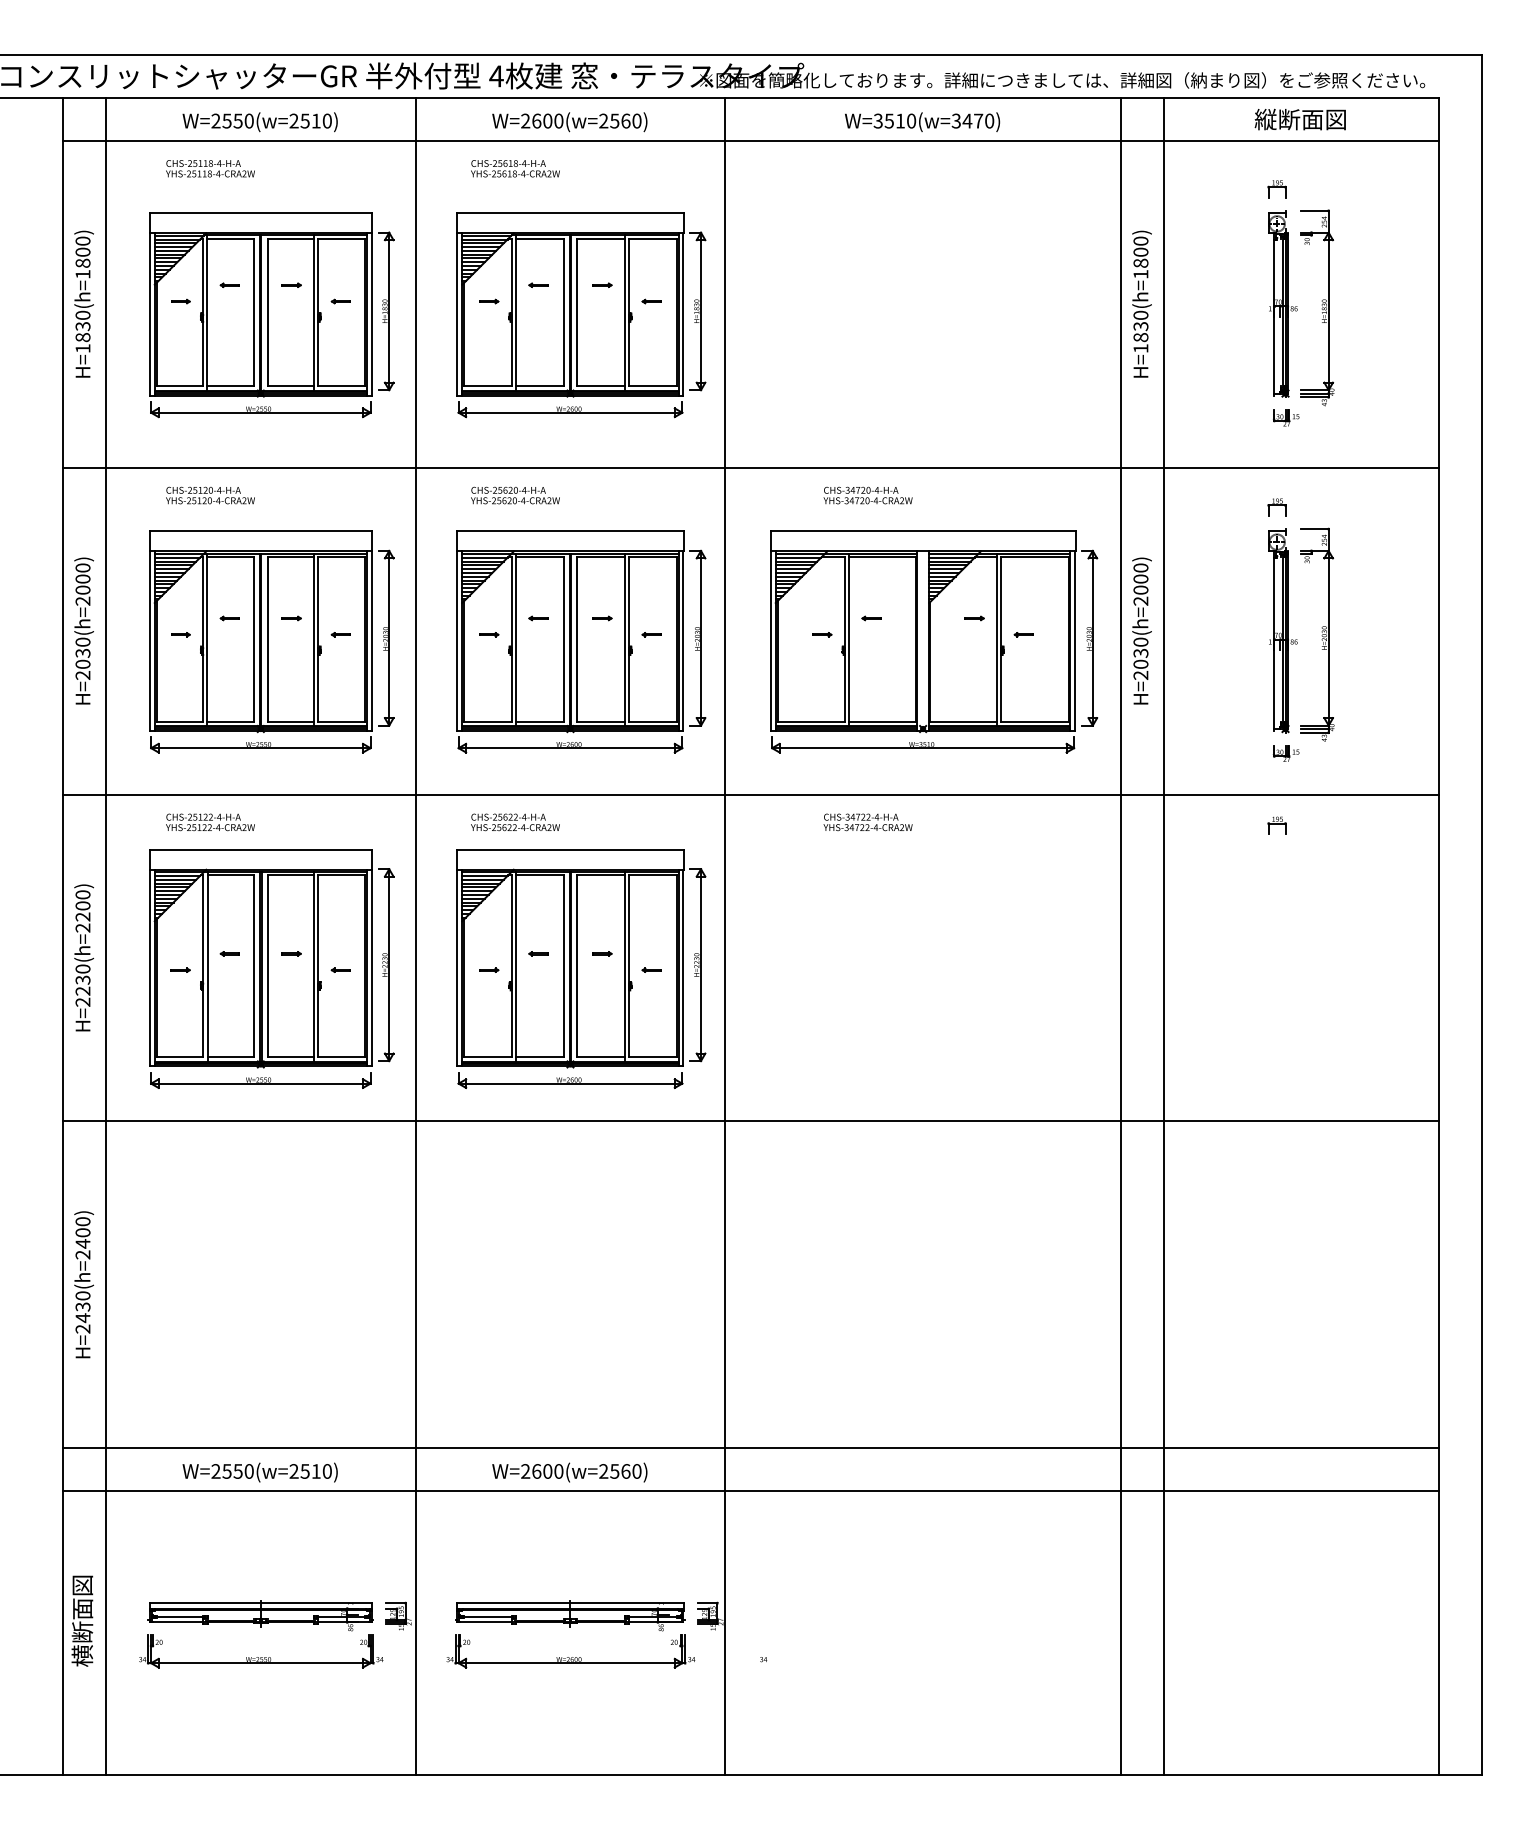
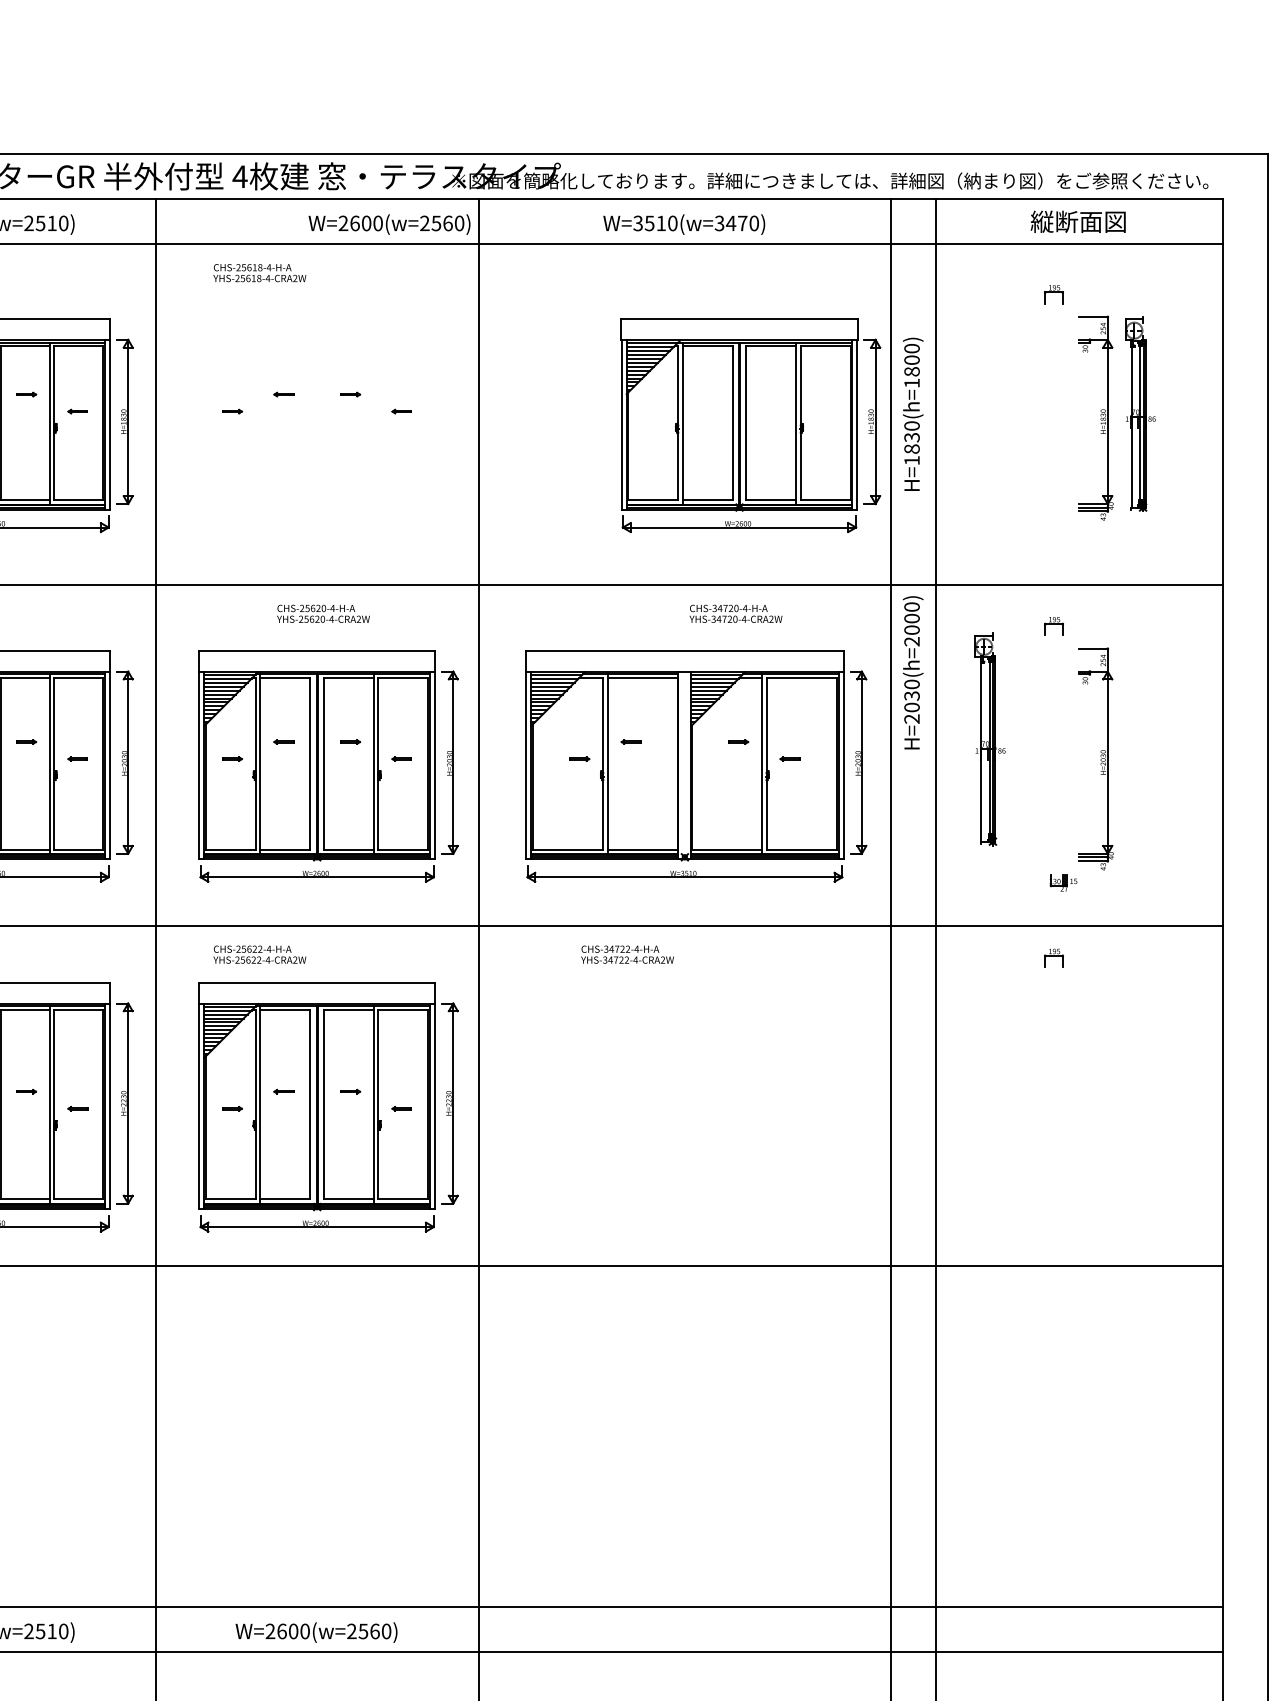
text: (569, 122) -> (389, 224), moved
part: (1282, 303) -> (1139, 413), moved
part: (581, 315) -> (751, 426), moved
part: (1286, 417) -> (1063, 532), removed
text: (515, 495) -> (323, 613), moved
text: (867, 495) -> (735, 613), moved
text: (1141, 630) -> (912, 672), moved
part: (1282, 630) -> (989, 738), moved

